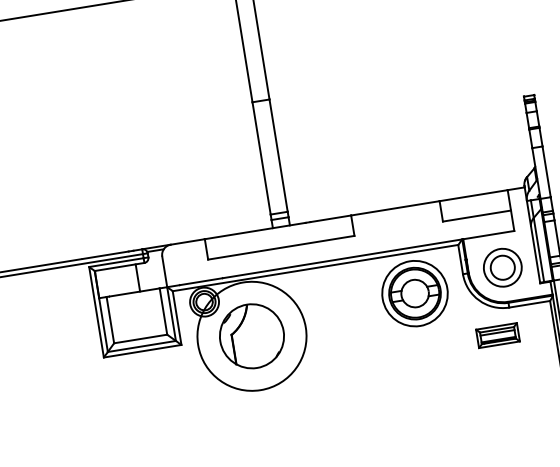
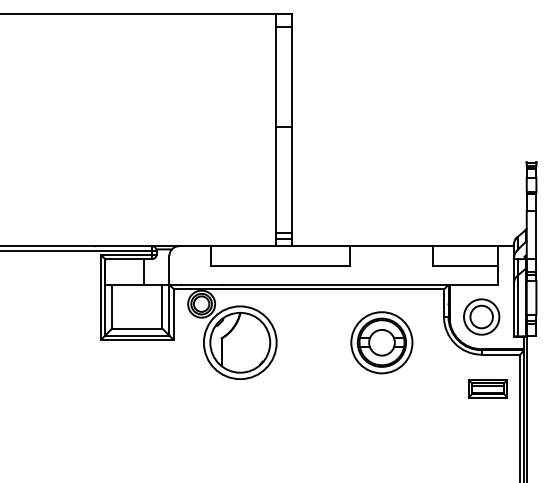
part: (414, 293) -> (381, 342), moved
part: (497, 335) -> (487, 388), moved
circle: (251, 336) -> (239, 342), size x0.71

